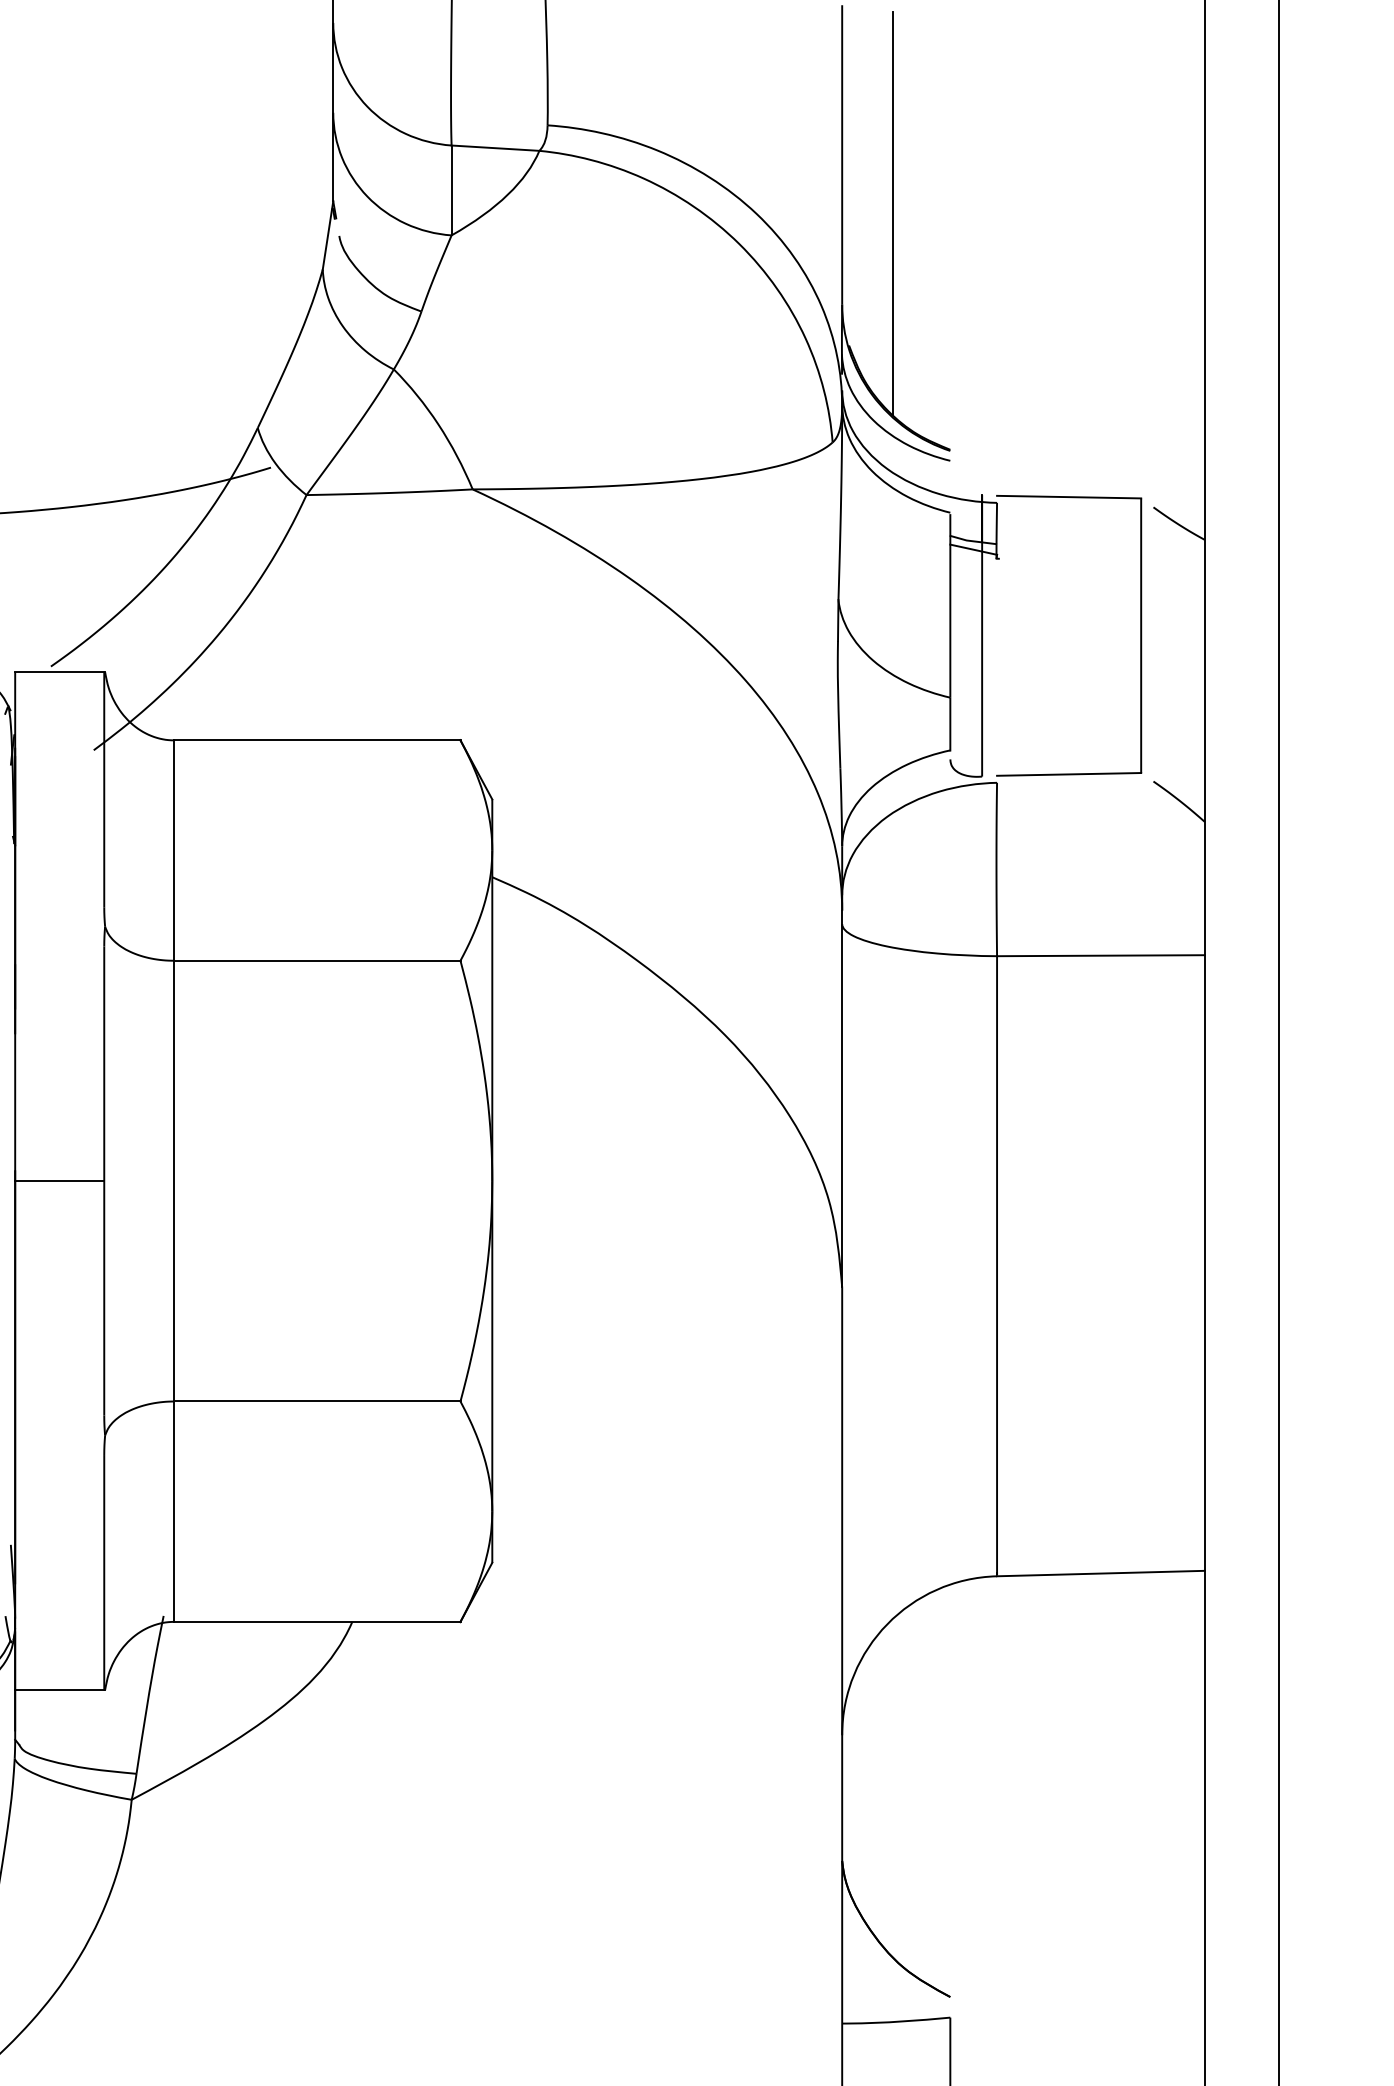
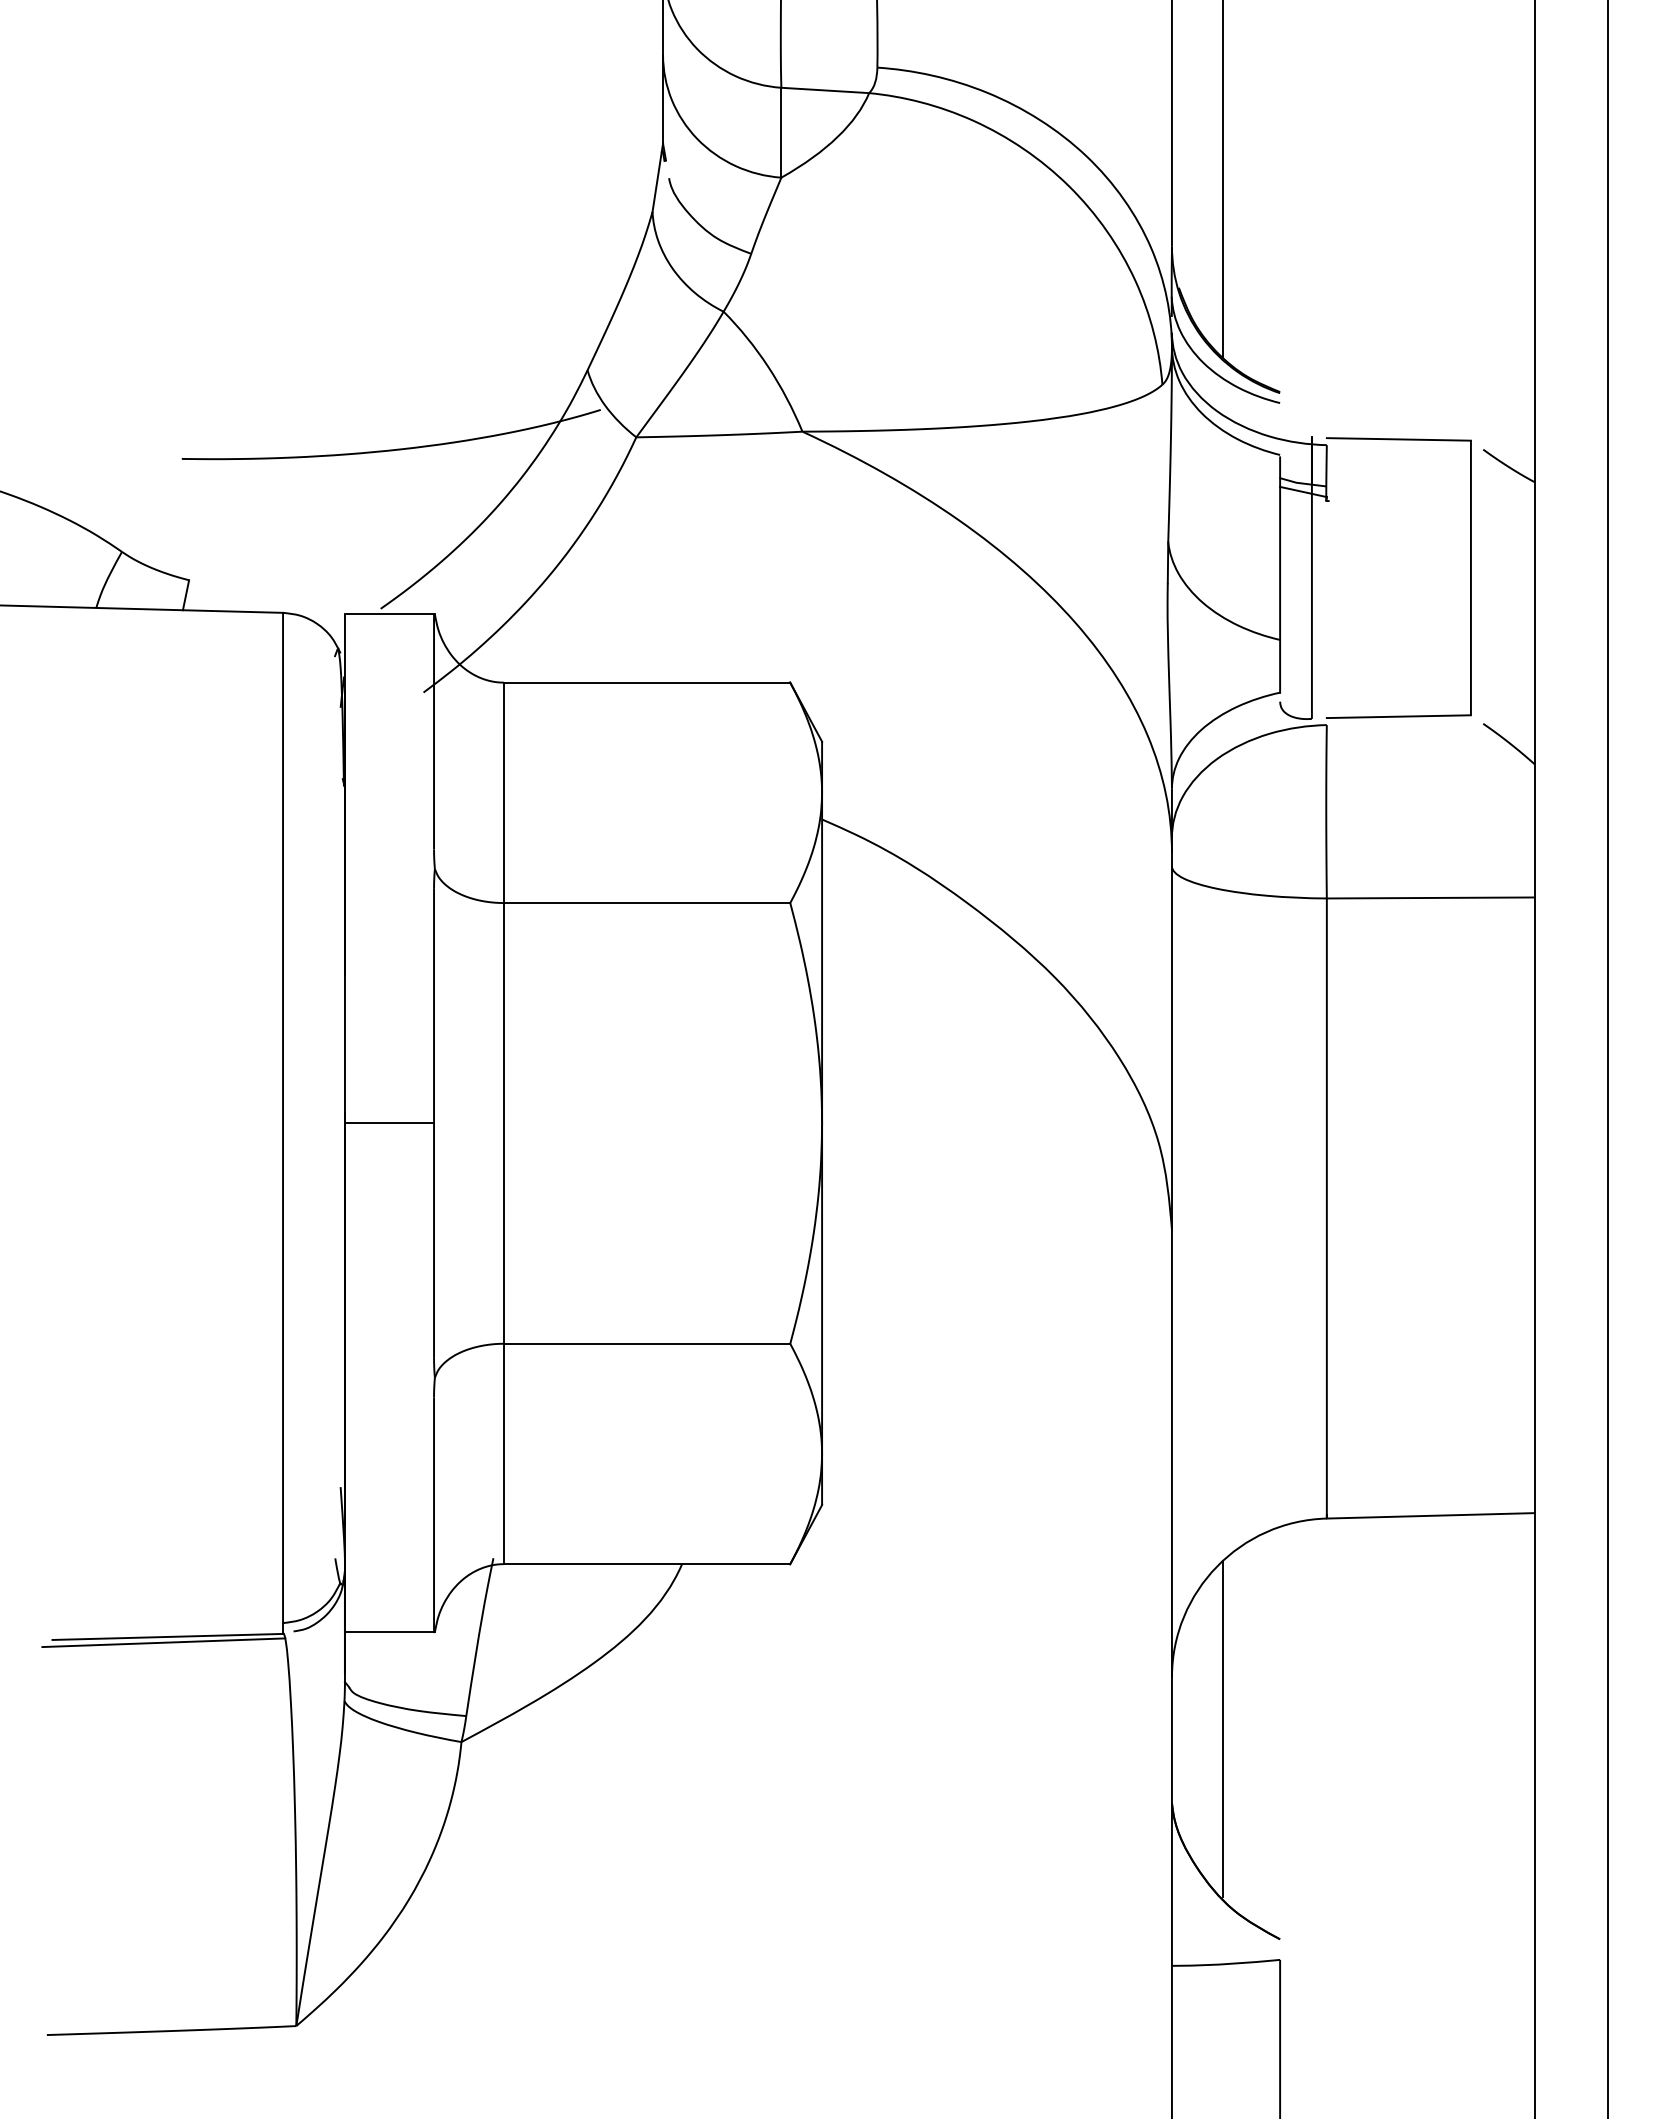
line: (892, 1787) -> (1222, 1729), added

